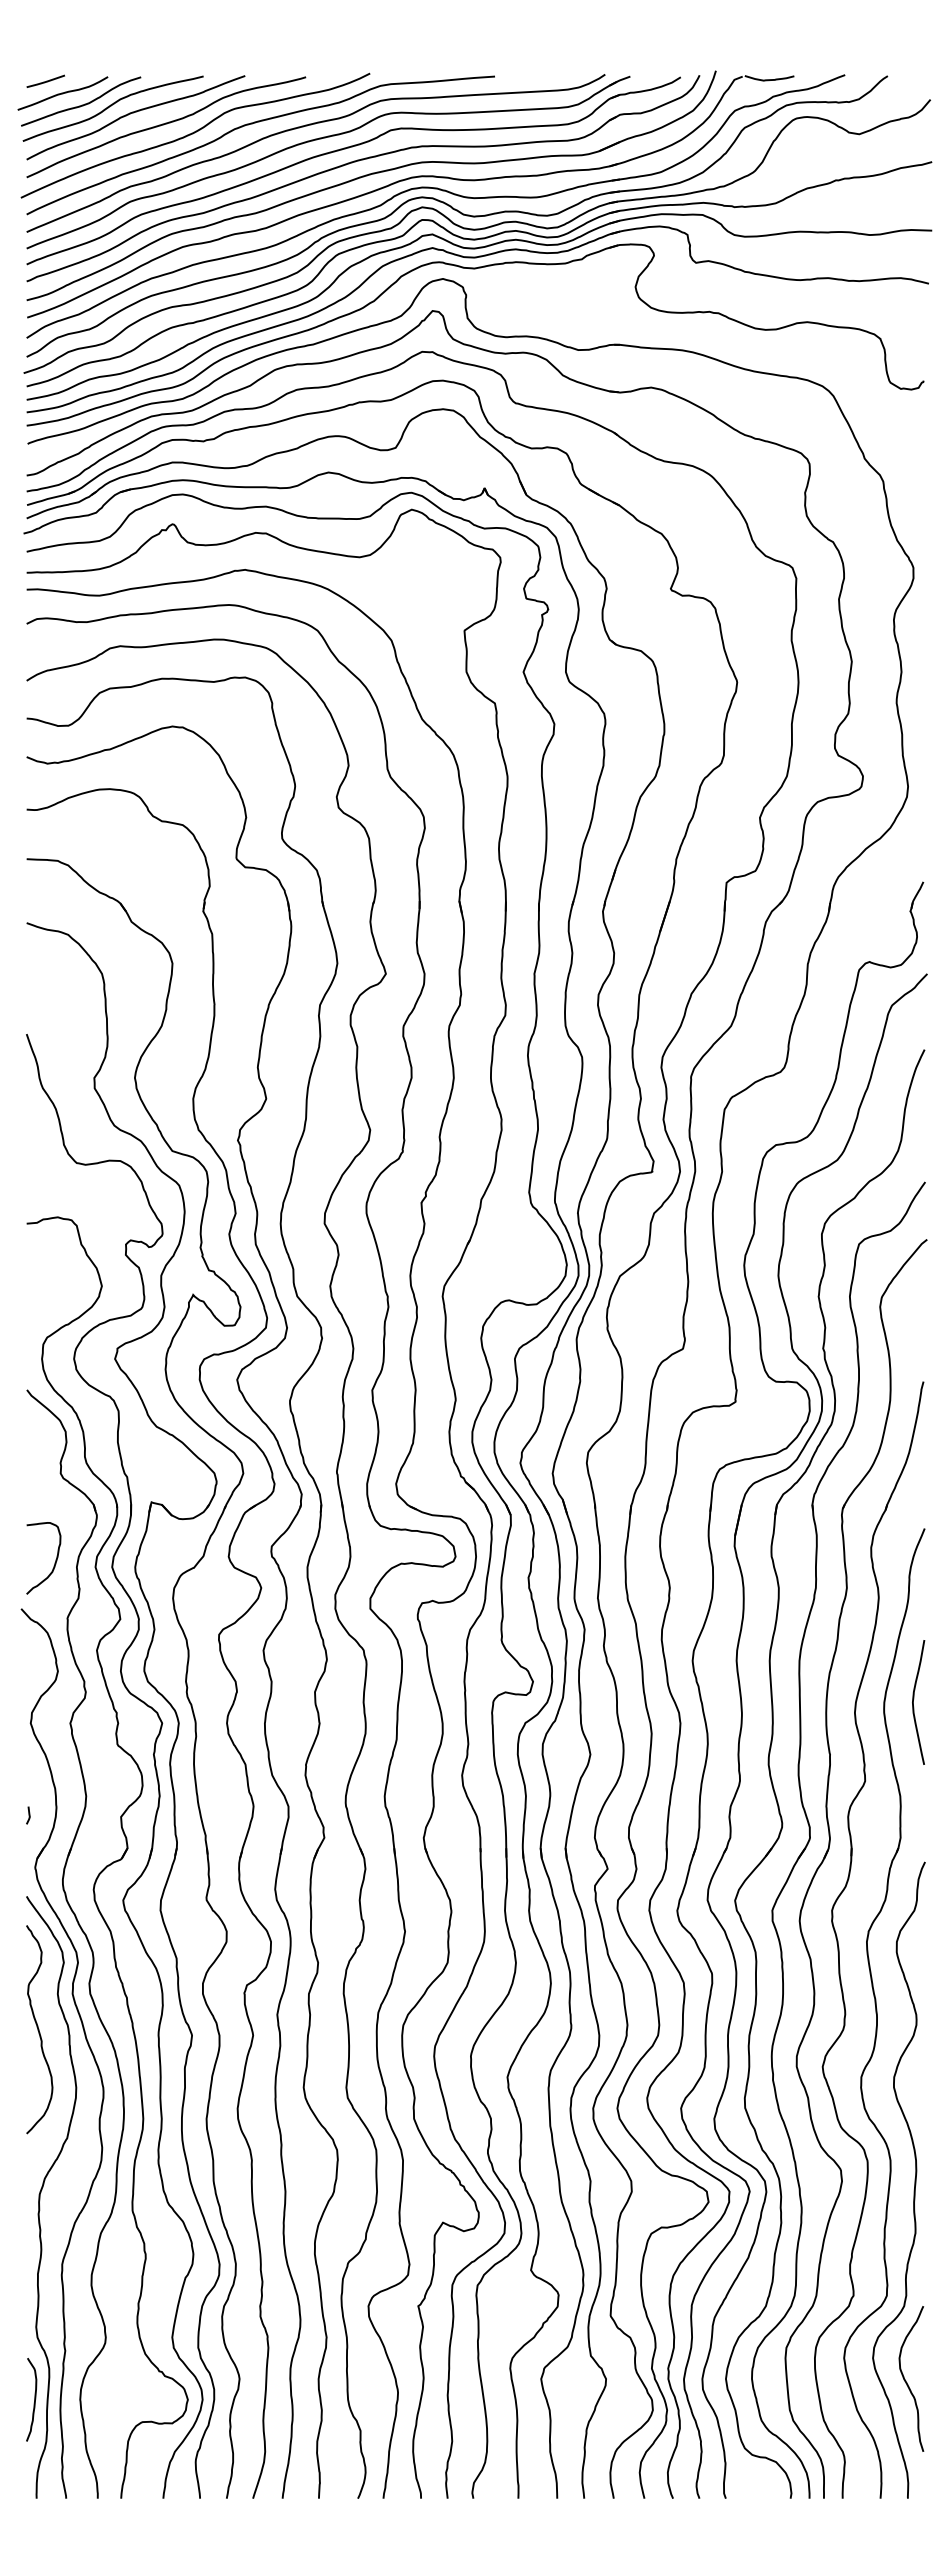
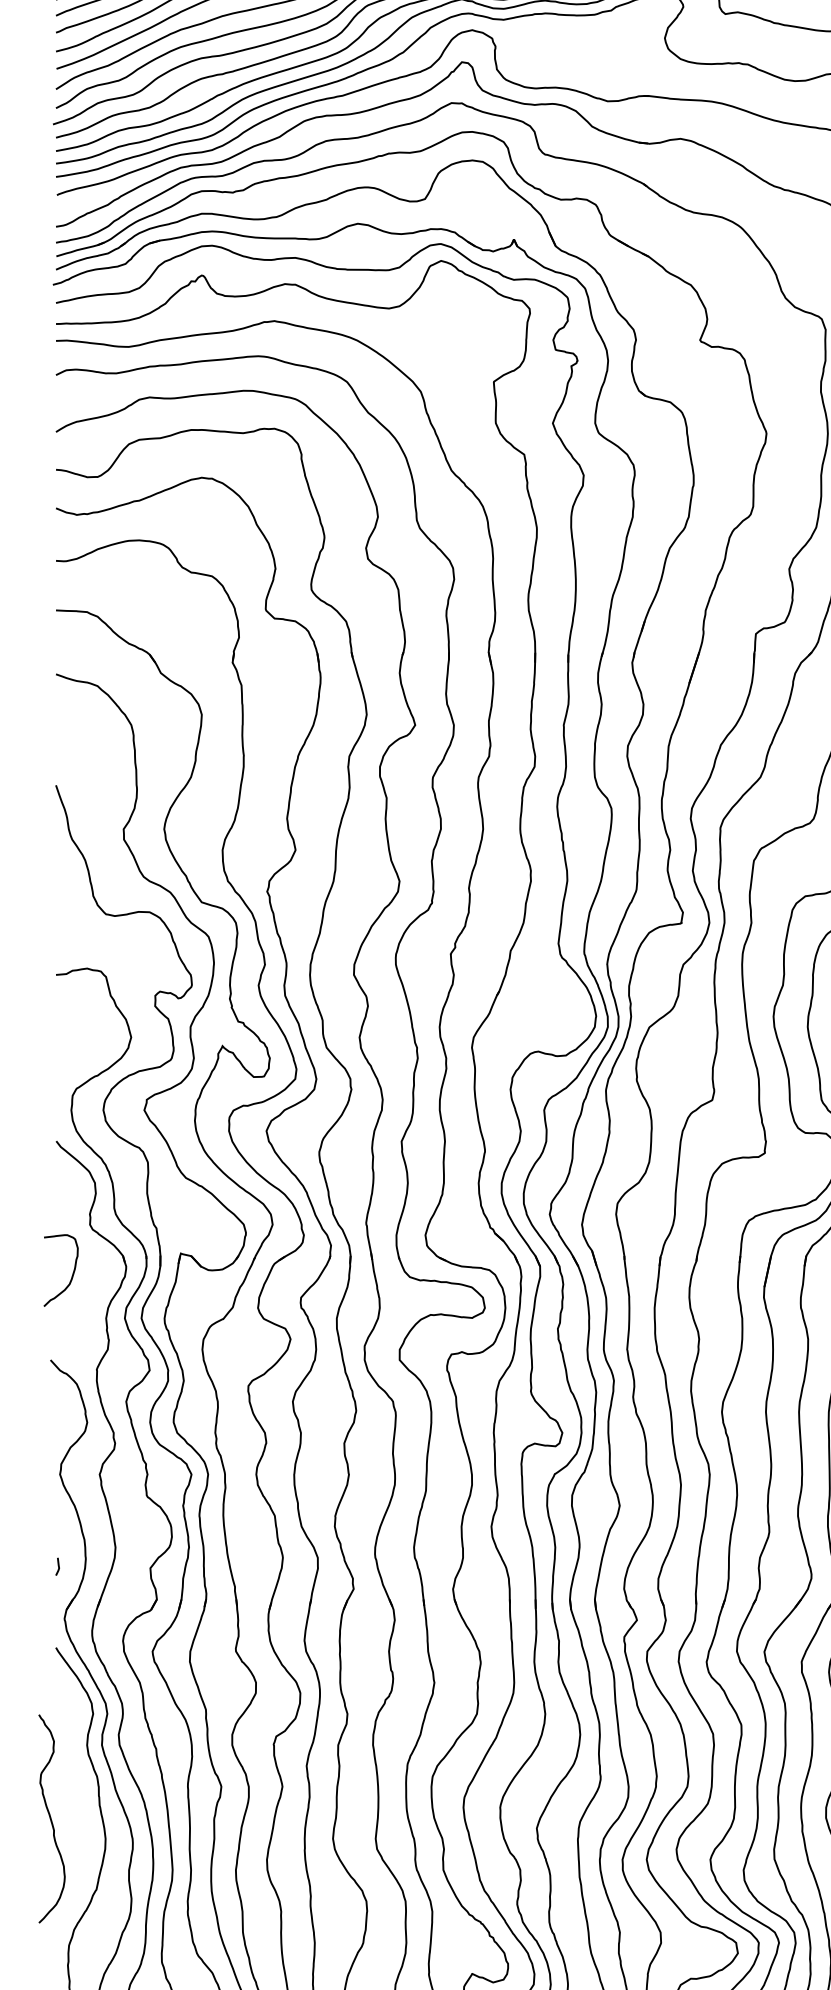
curve: (54, 1562) -> (71, 1274), moved
curve: (39, 2029) -> (51, 1818), moved

